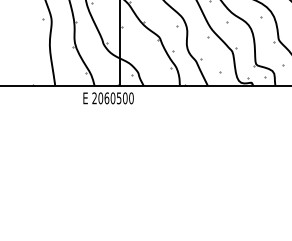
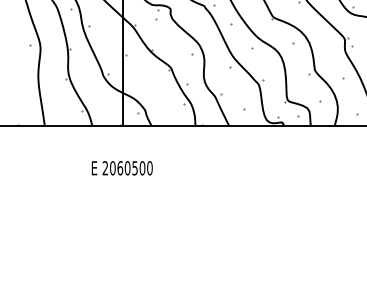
text: (107, 98) -> (121, 168), moved

